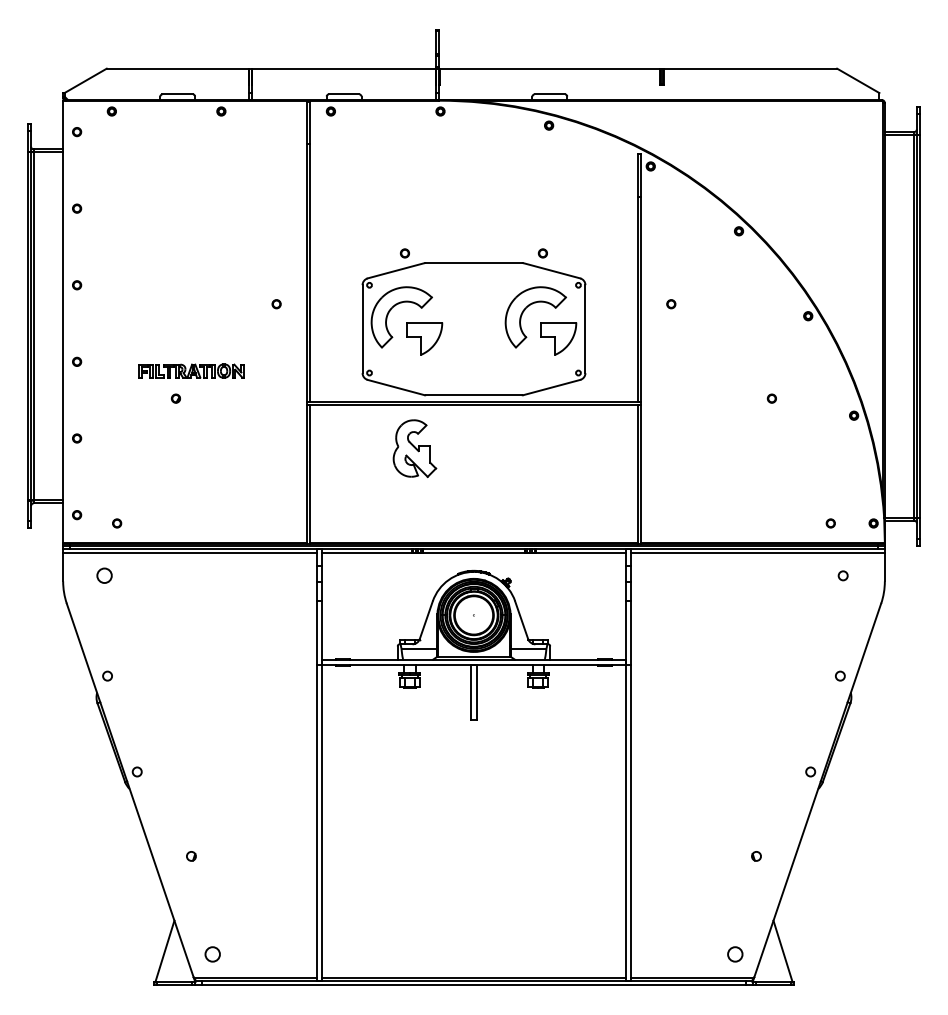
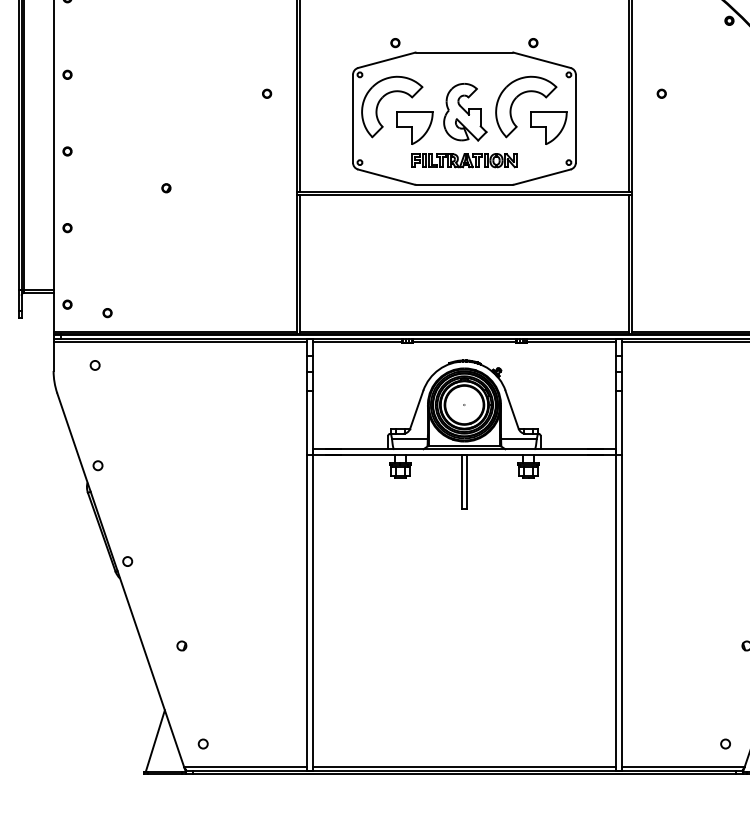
part: (191, 370) -> (463, 160), moved
part: (414, 448) -> (464, 112), moved
circle: (104, 575) -> (94, 365), size x0.62
circle: (212, 954) -> (202, 744), size x0.62
circle: (734, 954) -> (724, 744), size x0.62

